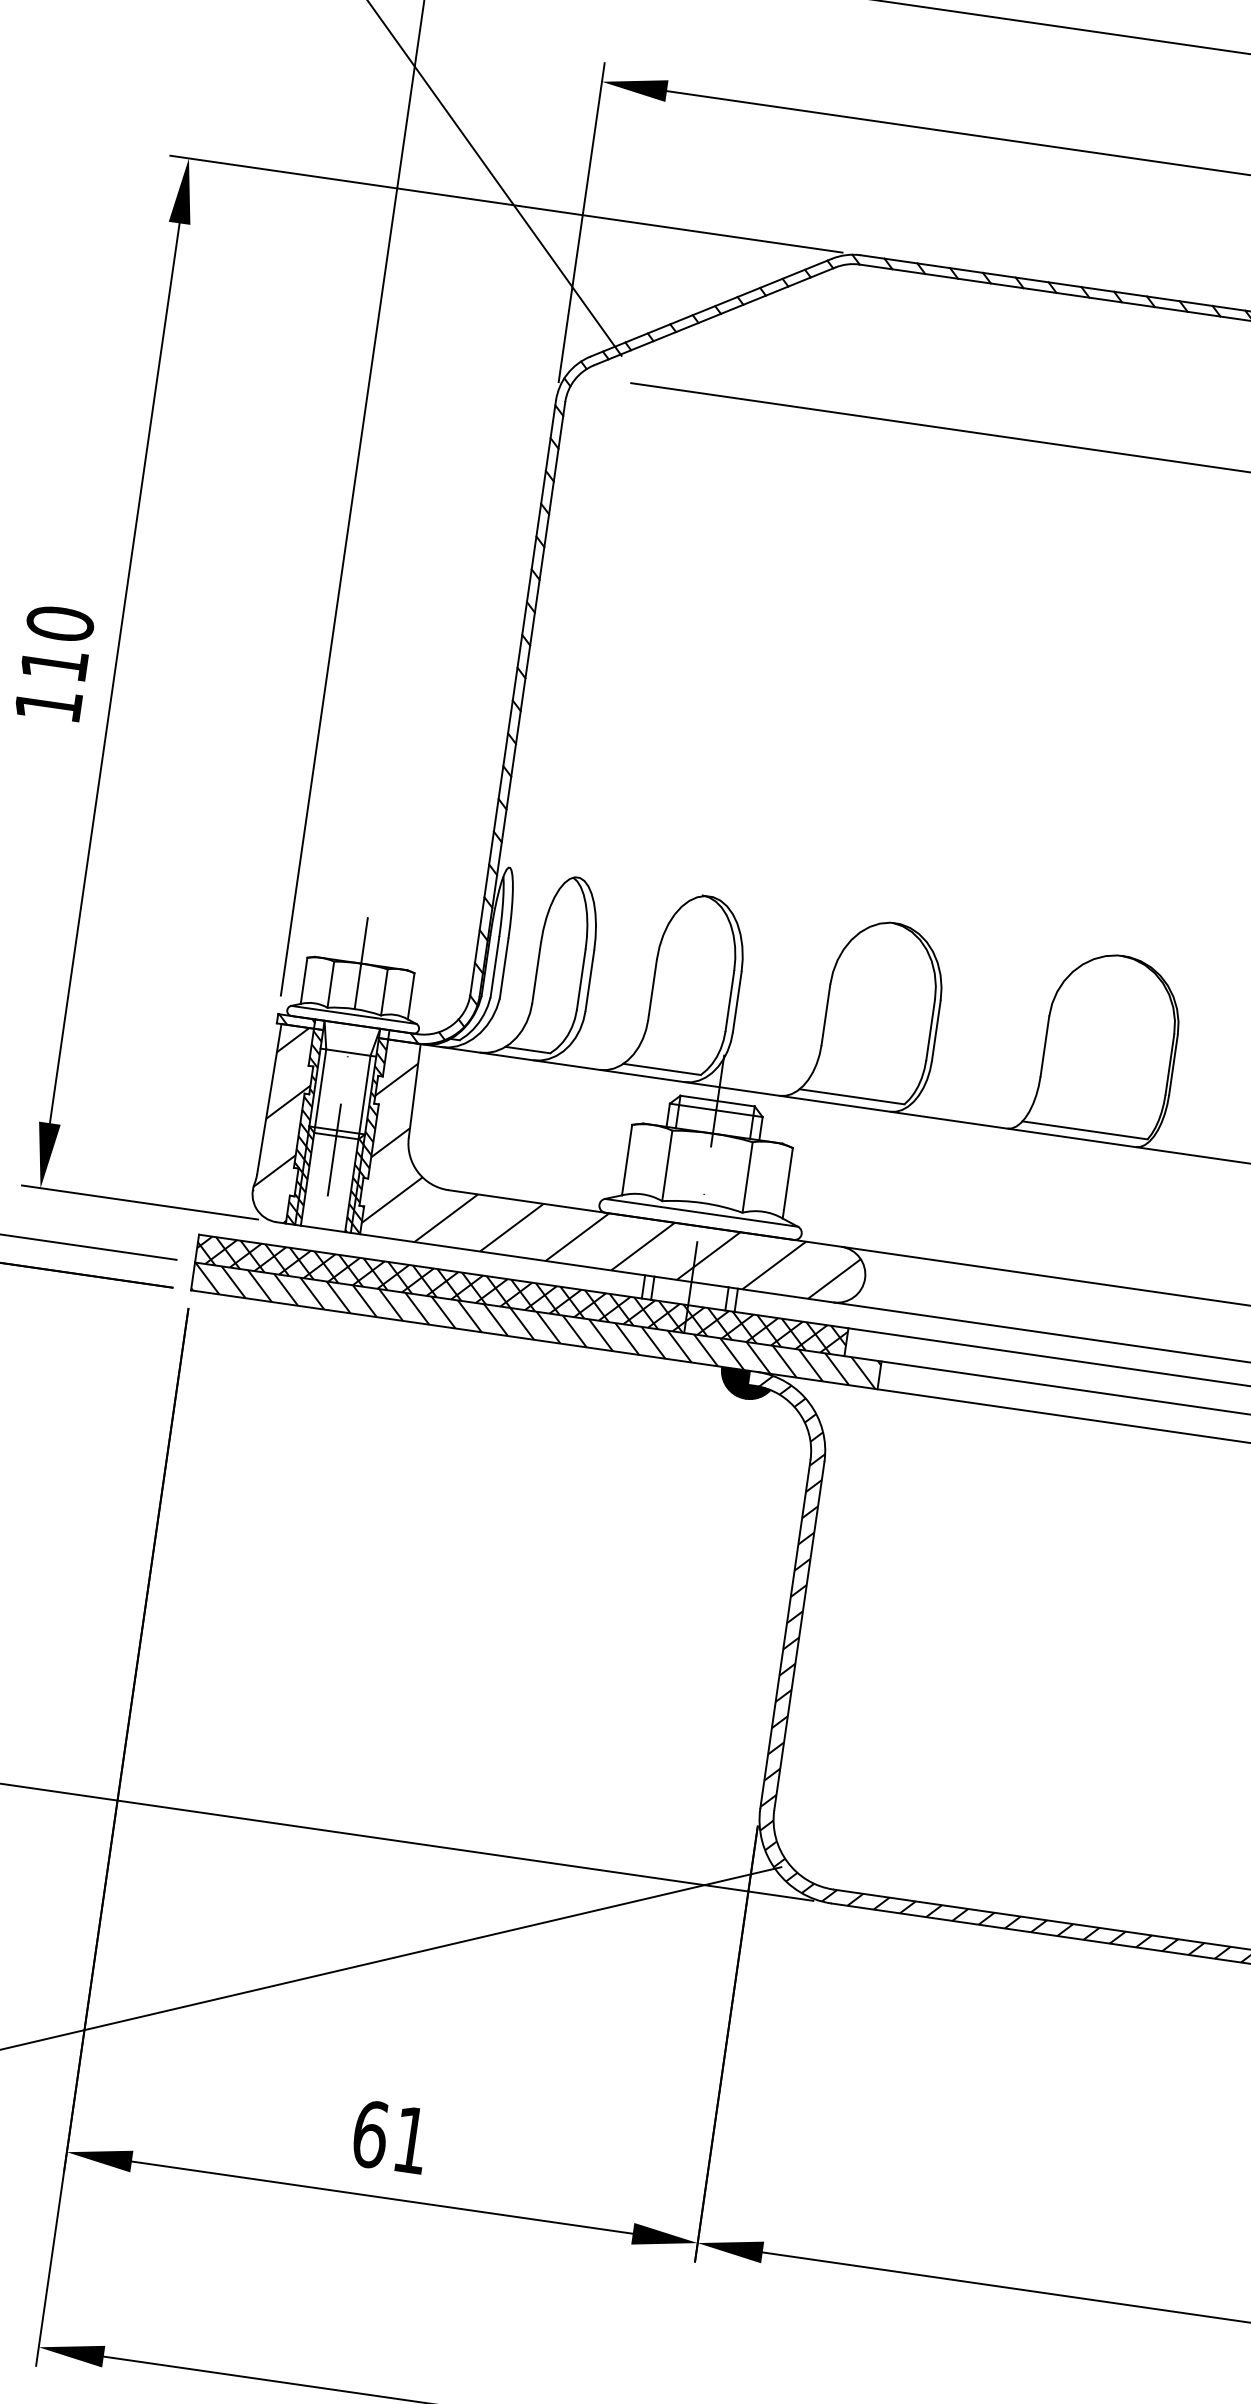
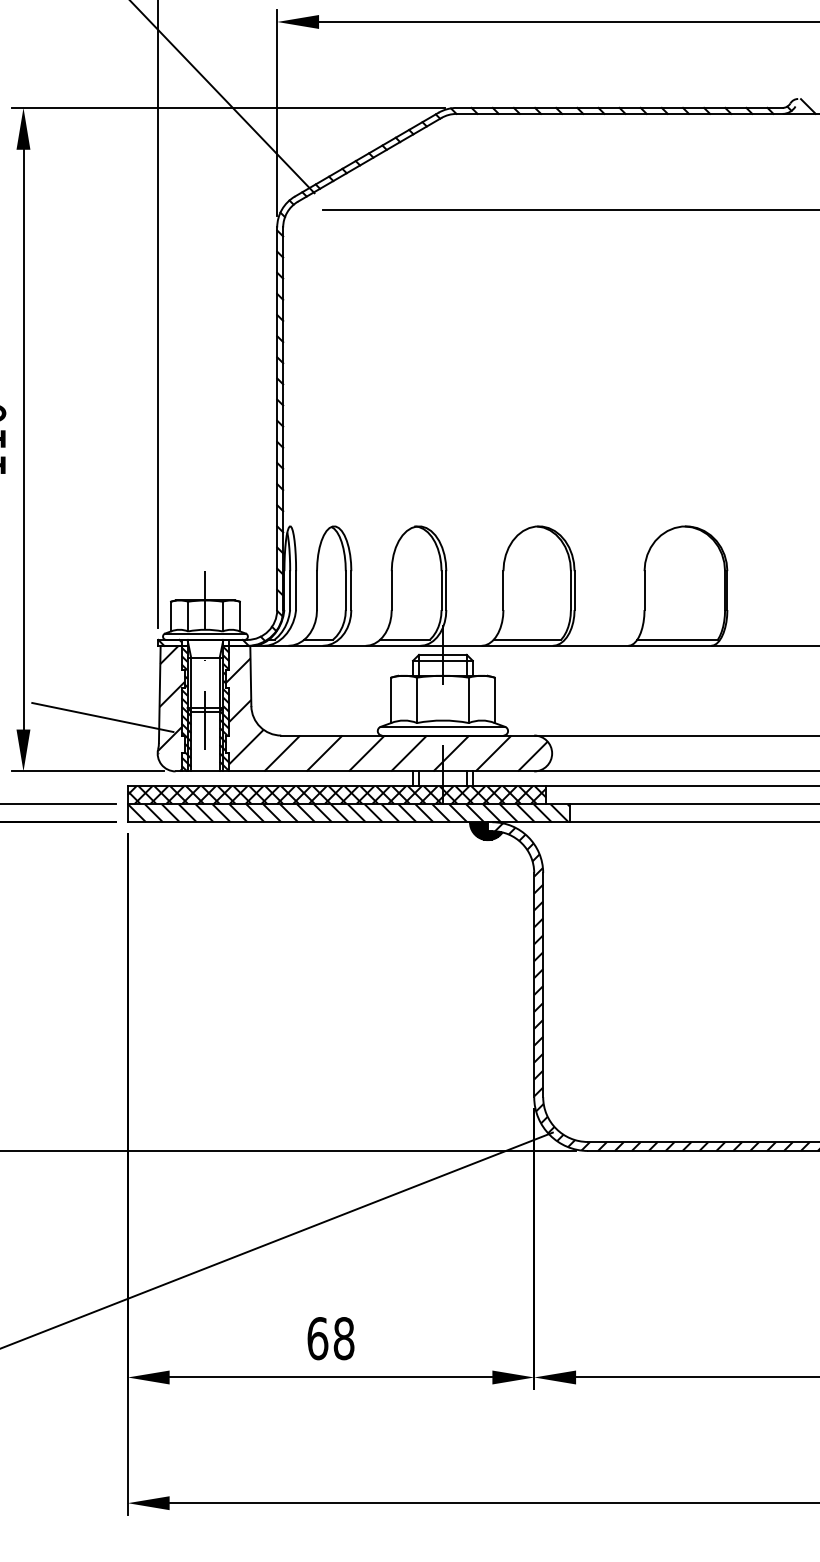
line: (175, 1122) -> (102, 717), added
text: (410, 2139) -> (343, 1338), 61 -> 68

